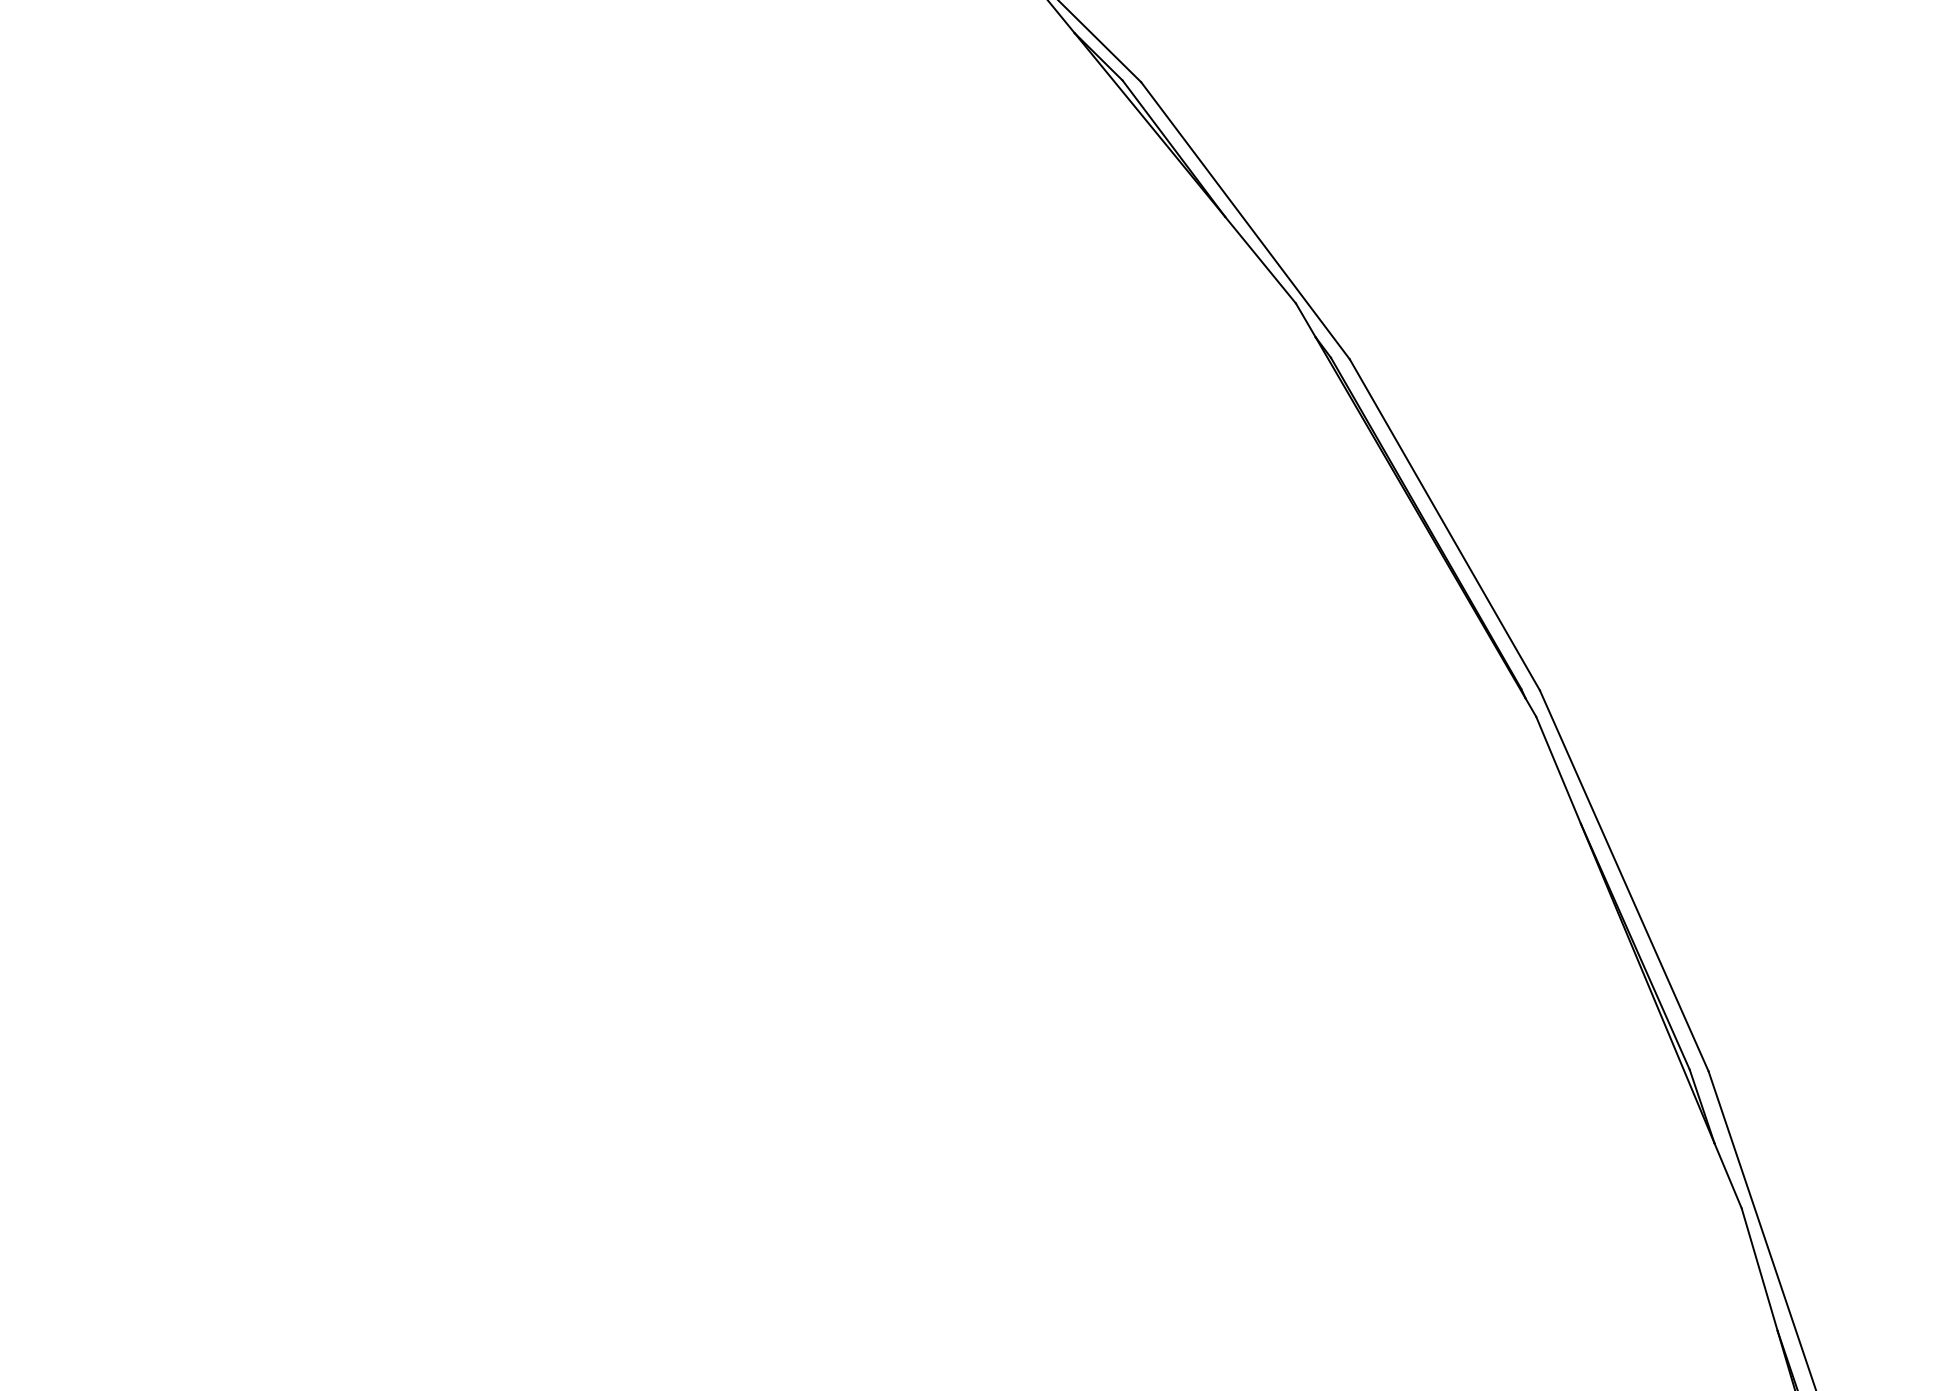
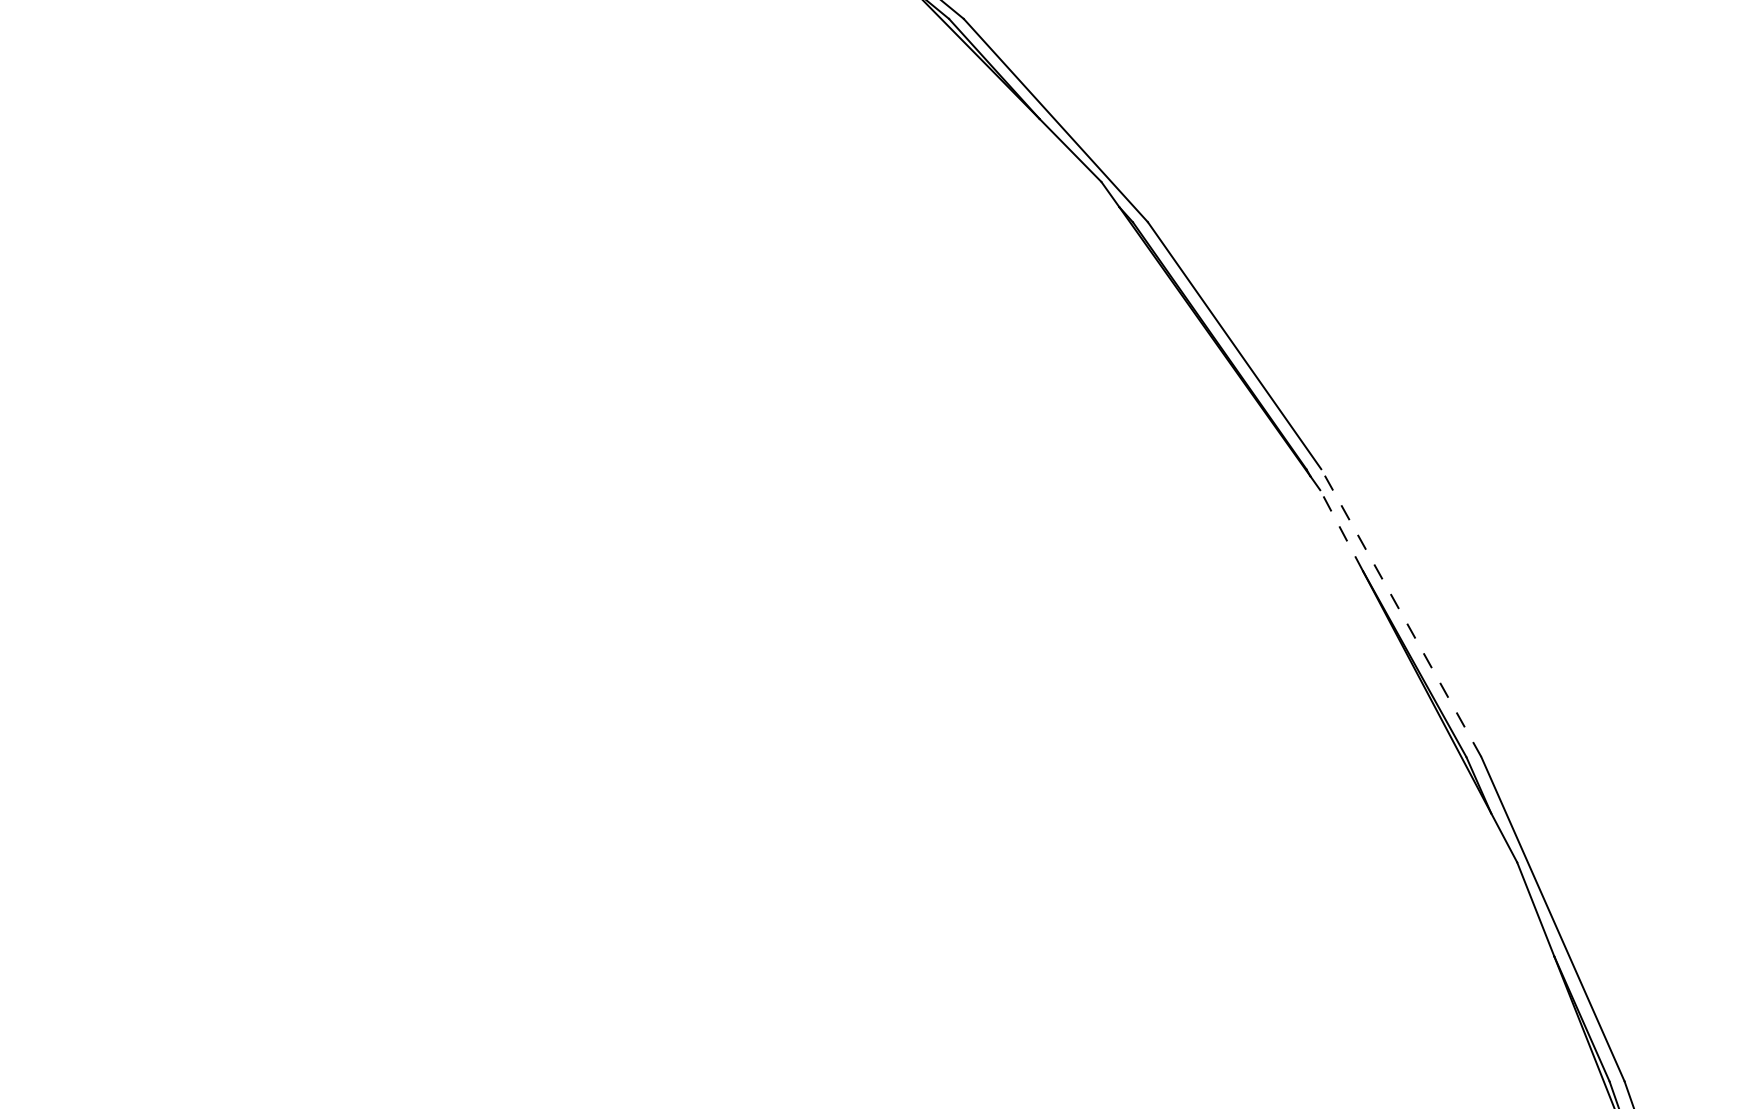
line: (1558, 770) -> (1341, 530), solid -> dashed
line: (1624, 881) -> (1401, 613), solid -> dashed

